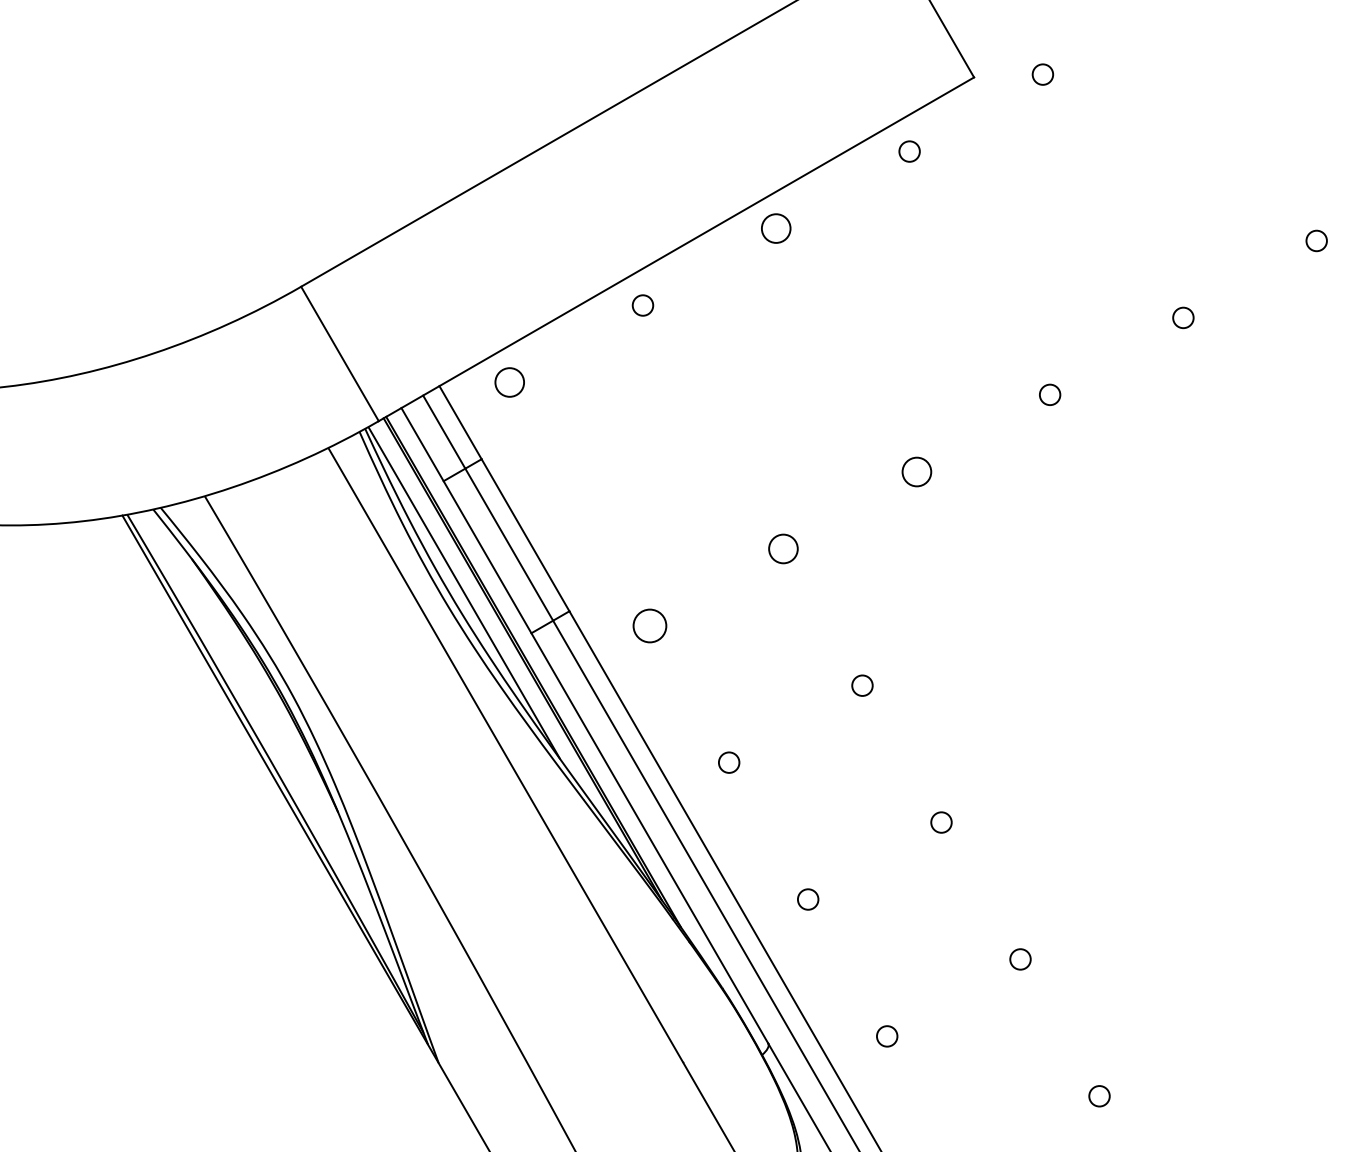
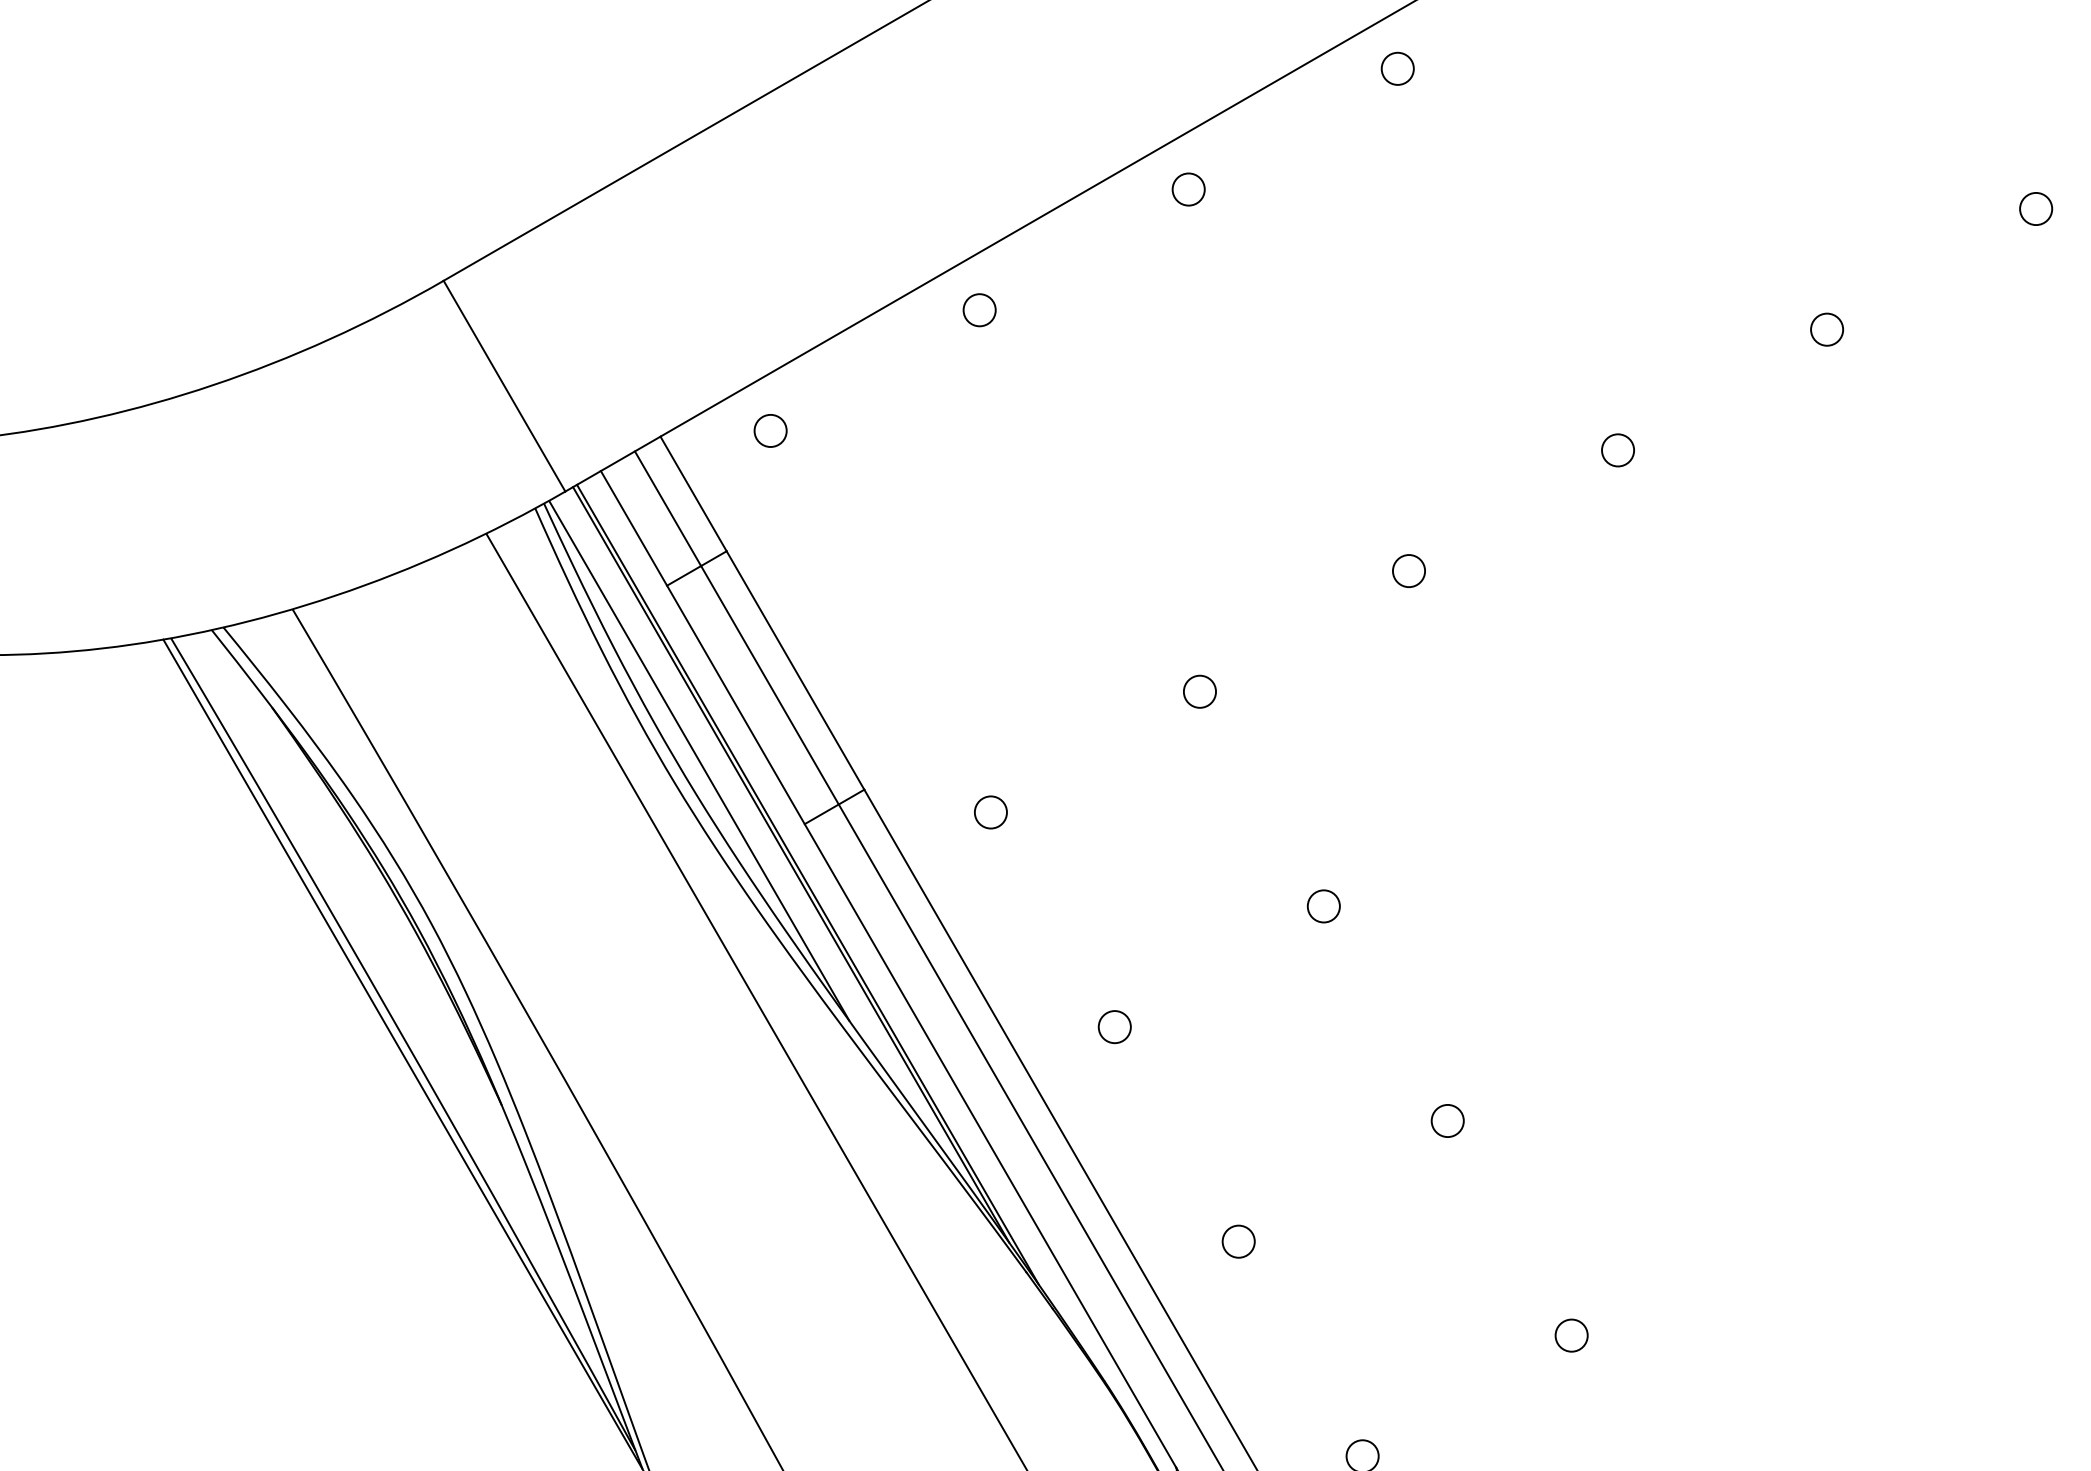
circle: (776, 228) -> (1189, 189), size x0.71
circle: (509, 382) -> (770, 430), size x0.71
circle: (916, 471) -> (1408, 570), size x0.71
circle: (783, 548) -> (1200, 691), size x0.71
circle: (650, 625) -> (991, 811), size x0.62

